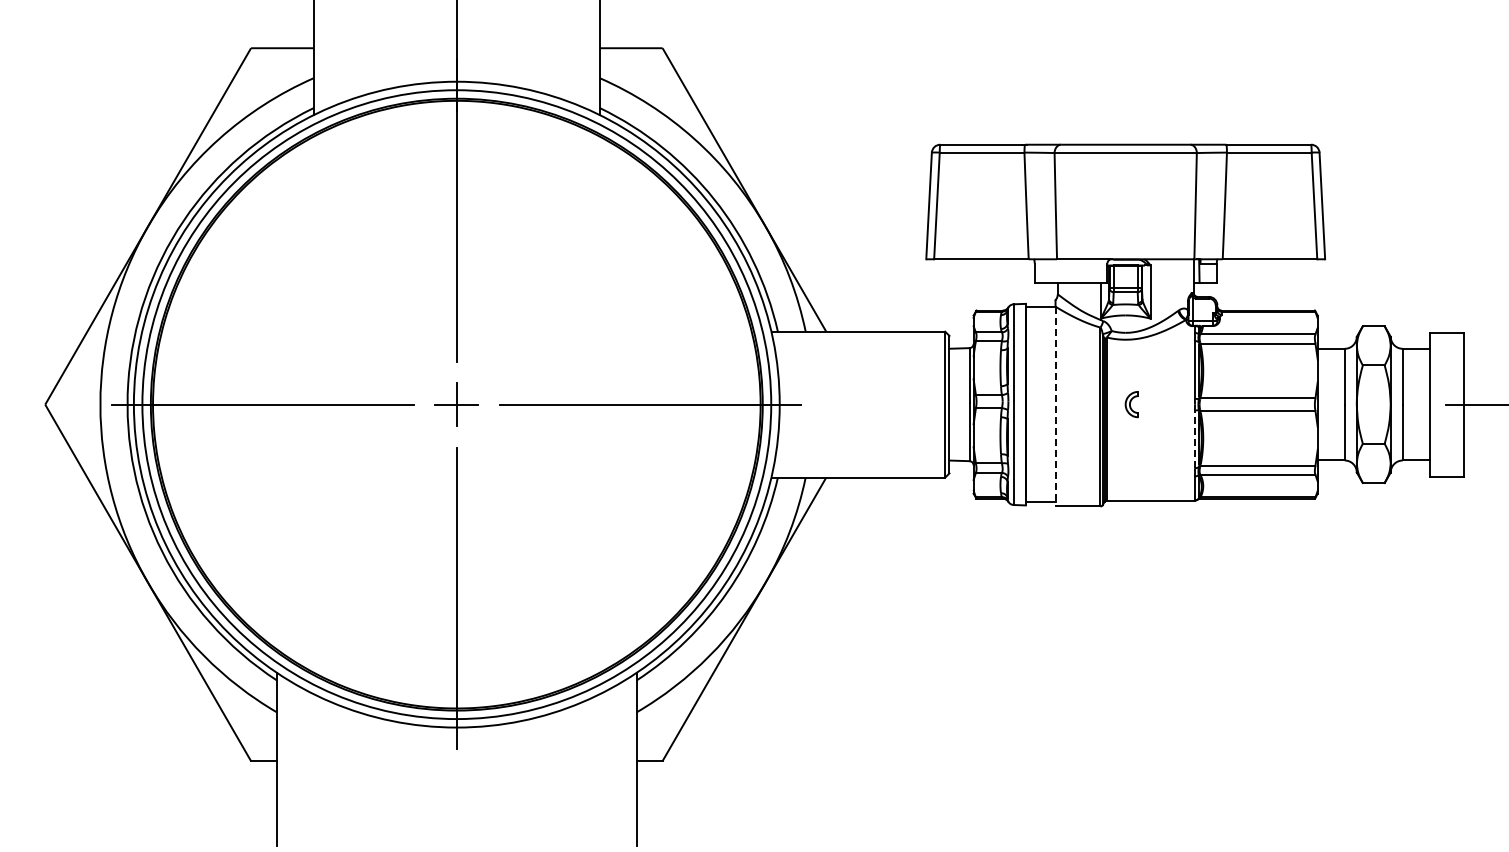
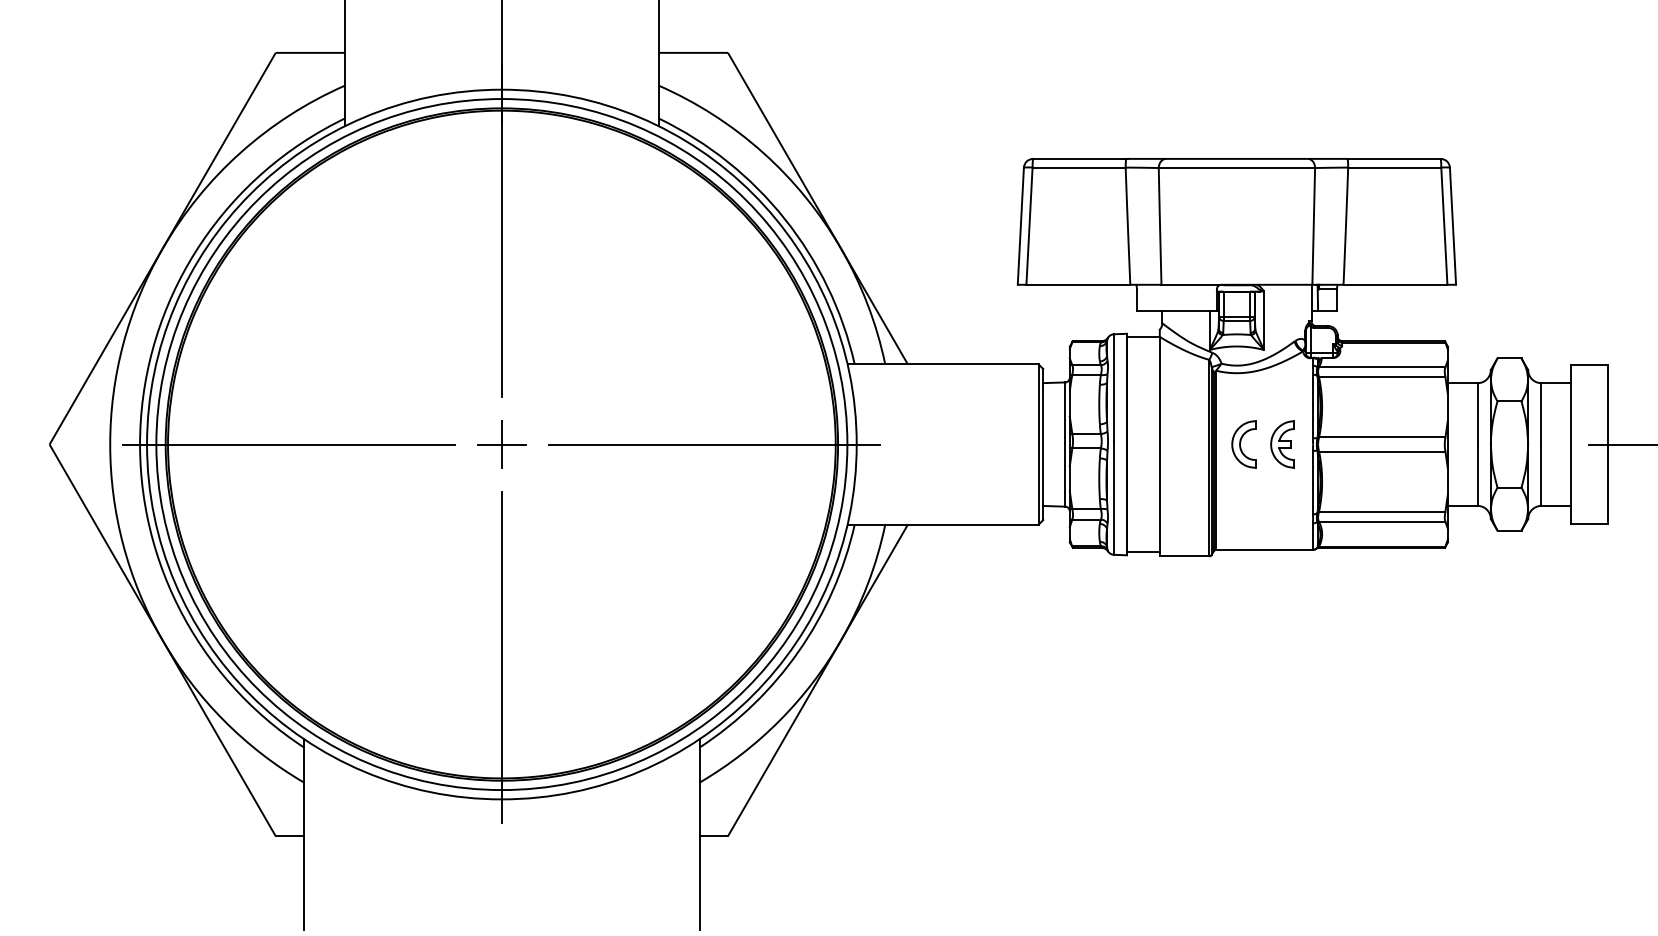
part: (1131, 404) -> (1243, 444), size x1.67
part: (1167, 404) -> (1282, 444), added
line: (1055, 406) -> (1159, 446), dashed -> solid
line: (1194, 439) -> (1312, 482), dashed -> solid

